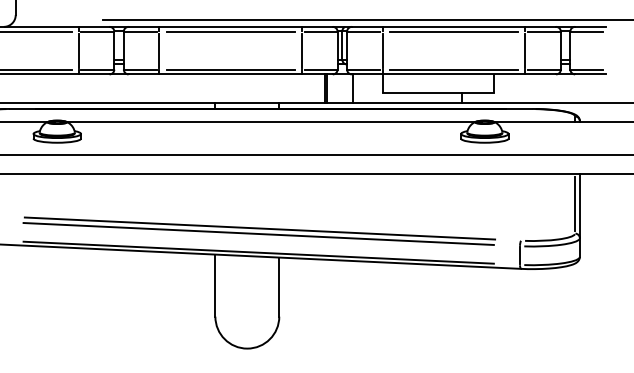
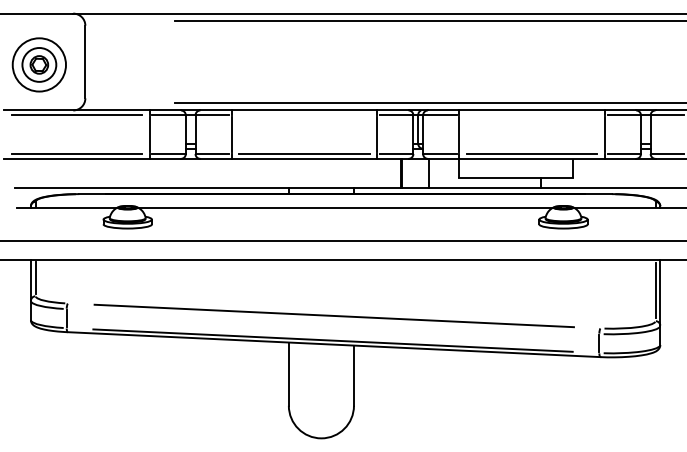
line: (230, 31) -> (304, 115), removed
line: (453, 31) -> (531, 115), removed
line: (258, 233) -> (332, 321), removed

